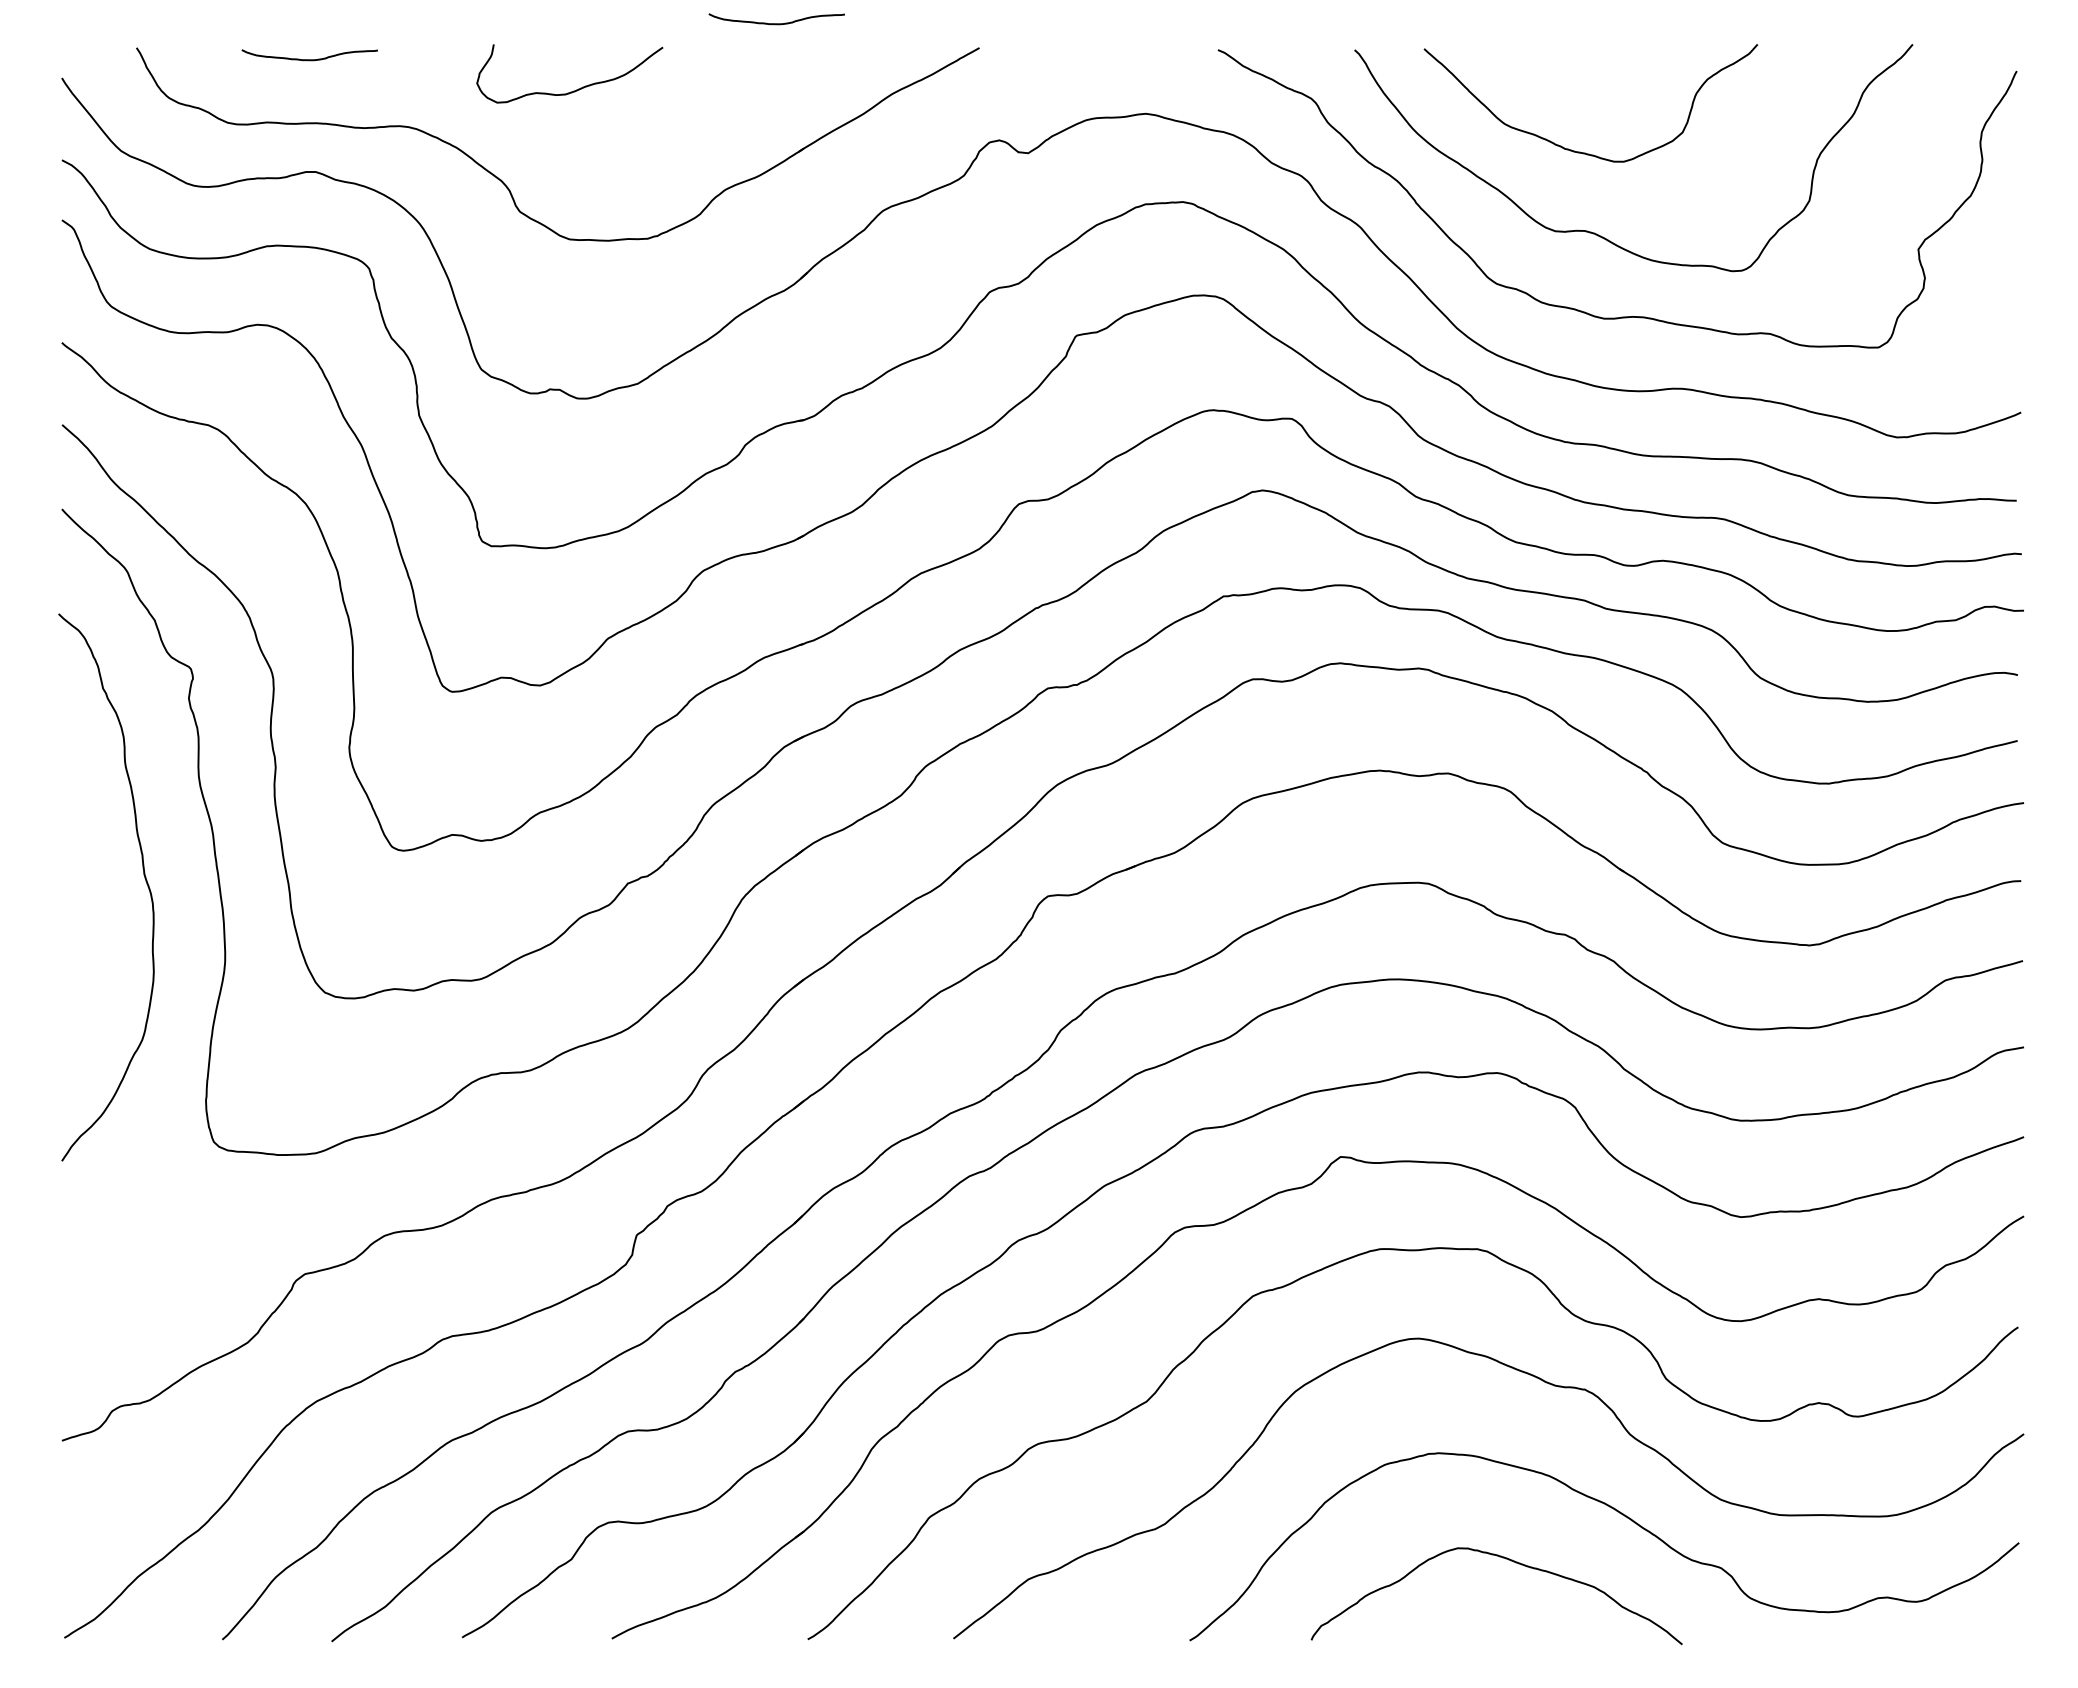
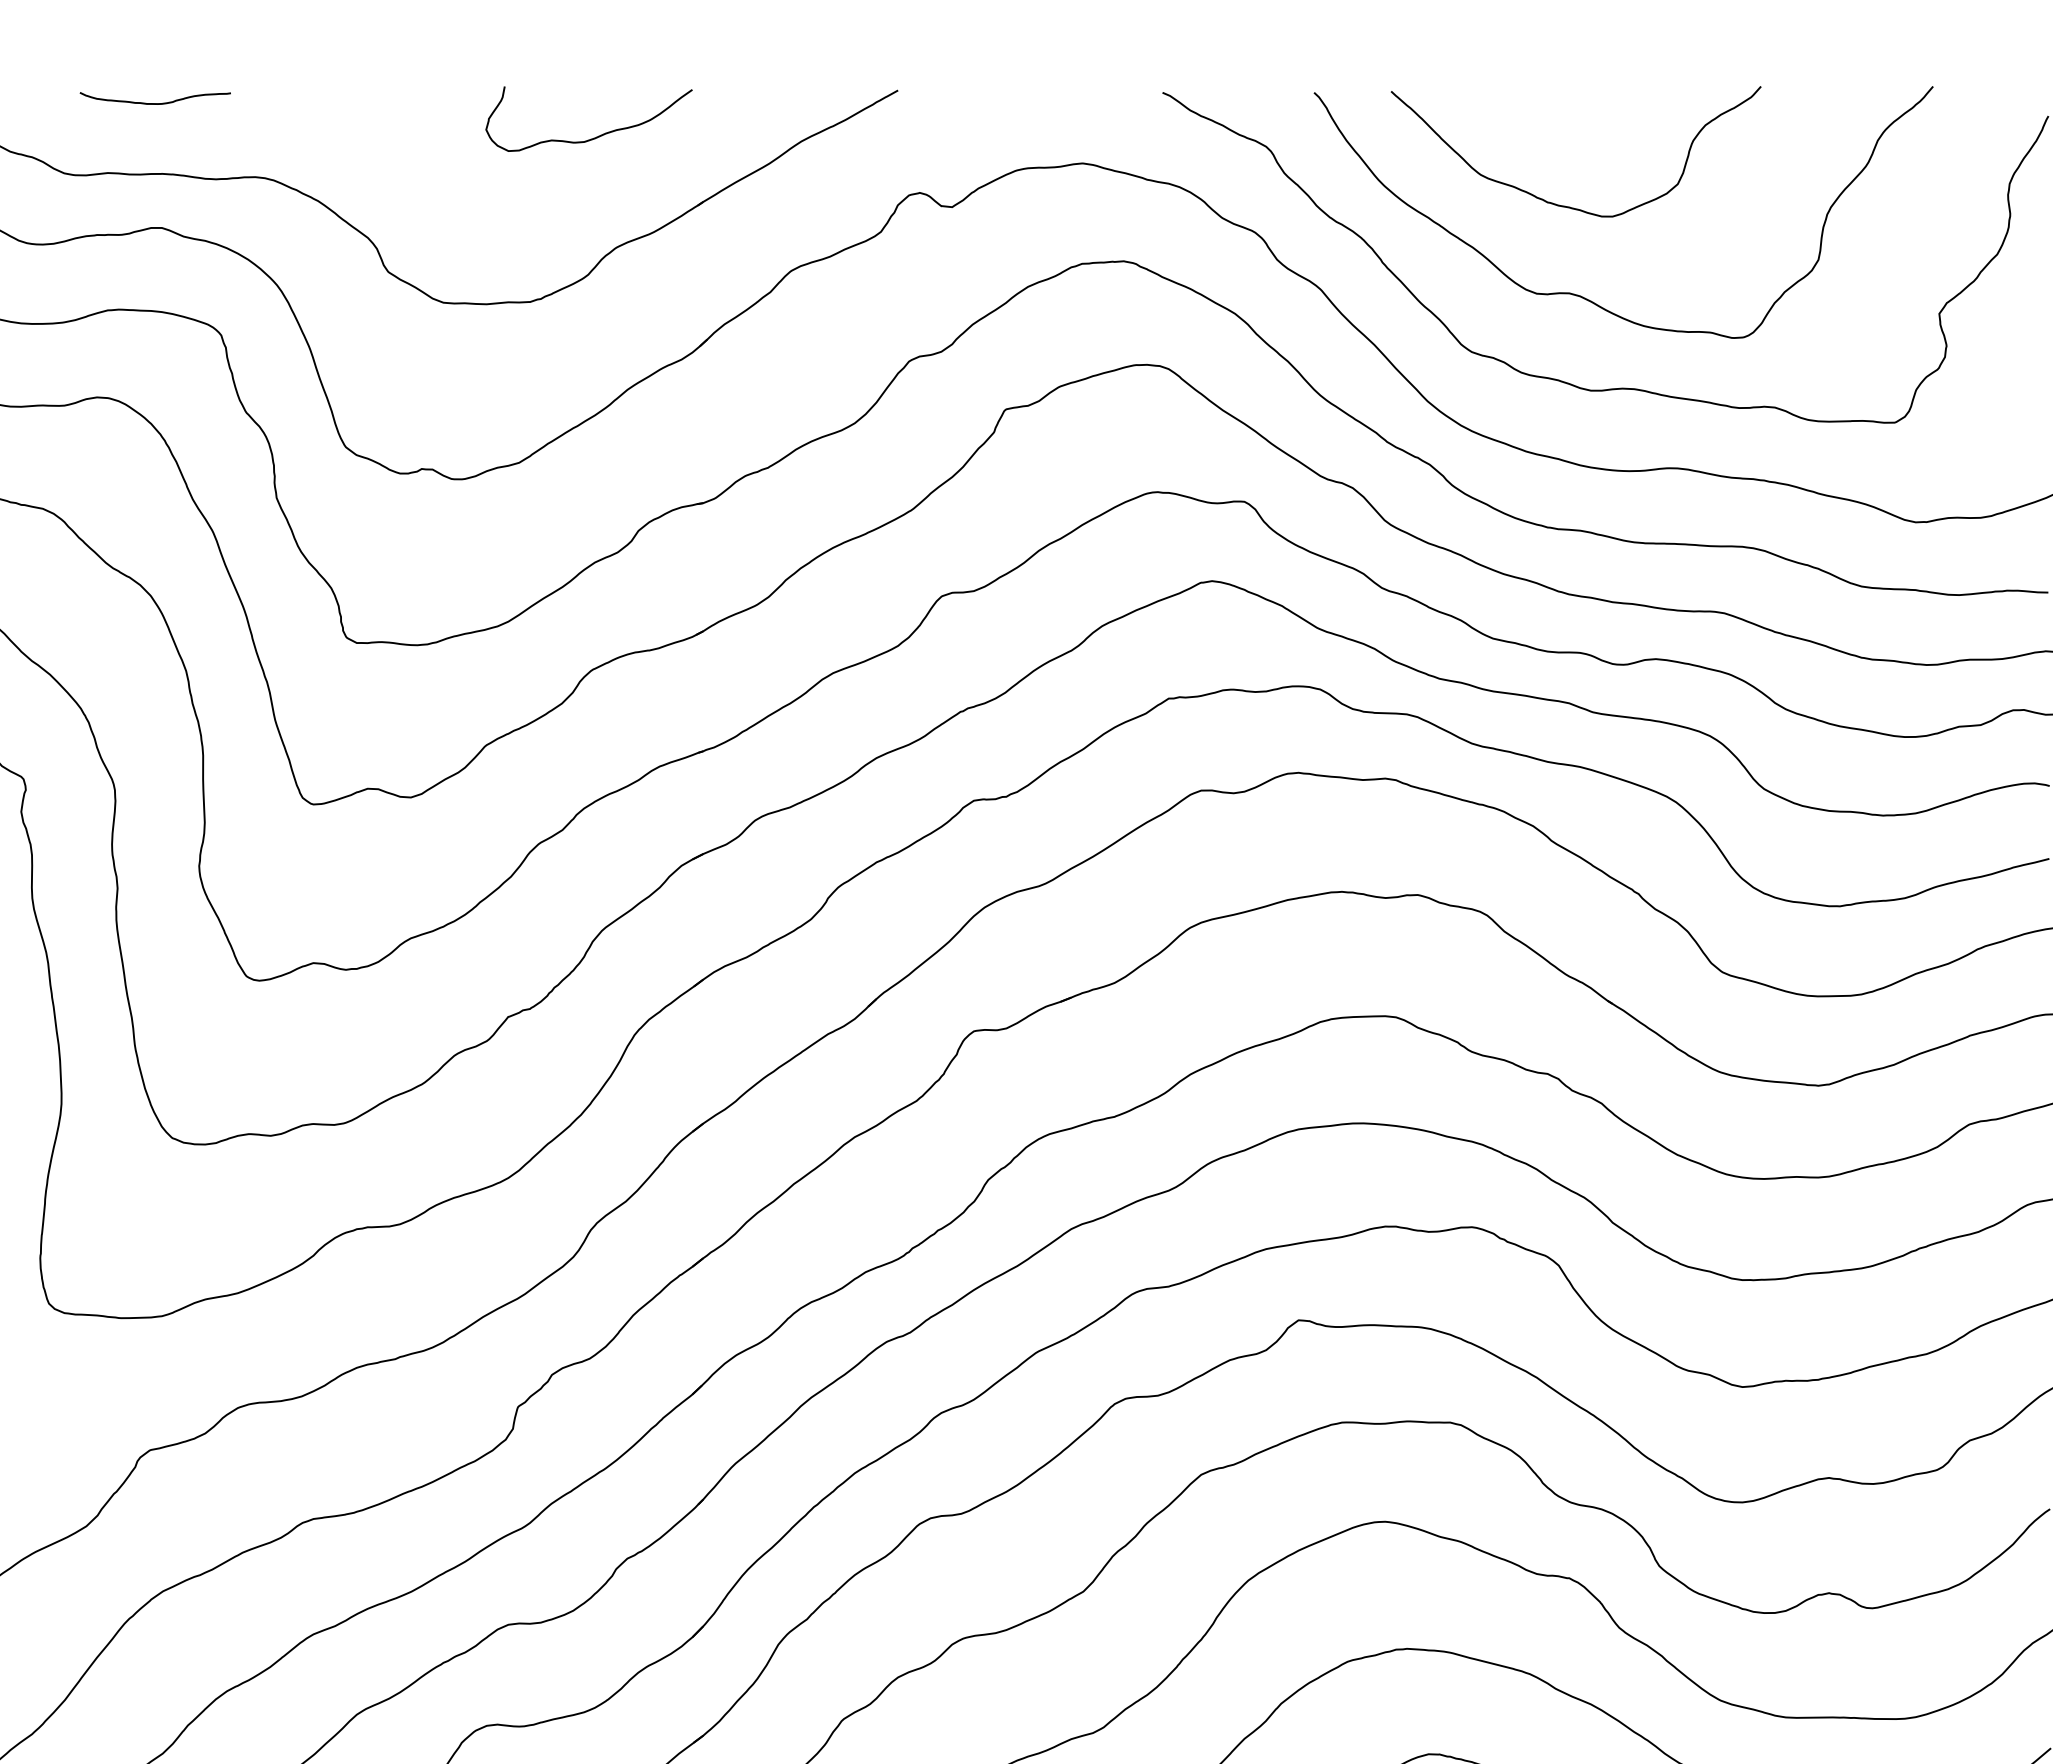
curve: (776, 23) -> (672, 63), removed
curve: (576, 89) -> (596, 136), moved

